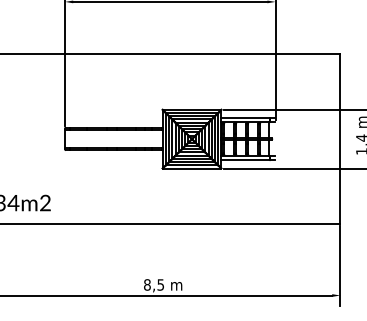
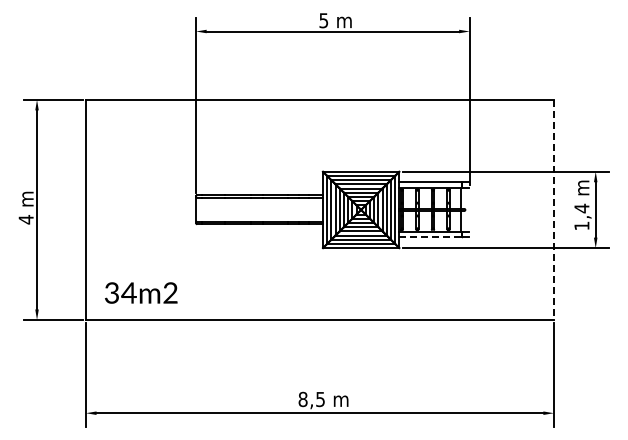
line: (340, 139) -> (553, 210), solid -> dashed
line: (246, 160) -> (431, 237), solid -> dashed

